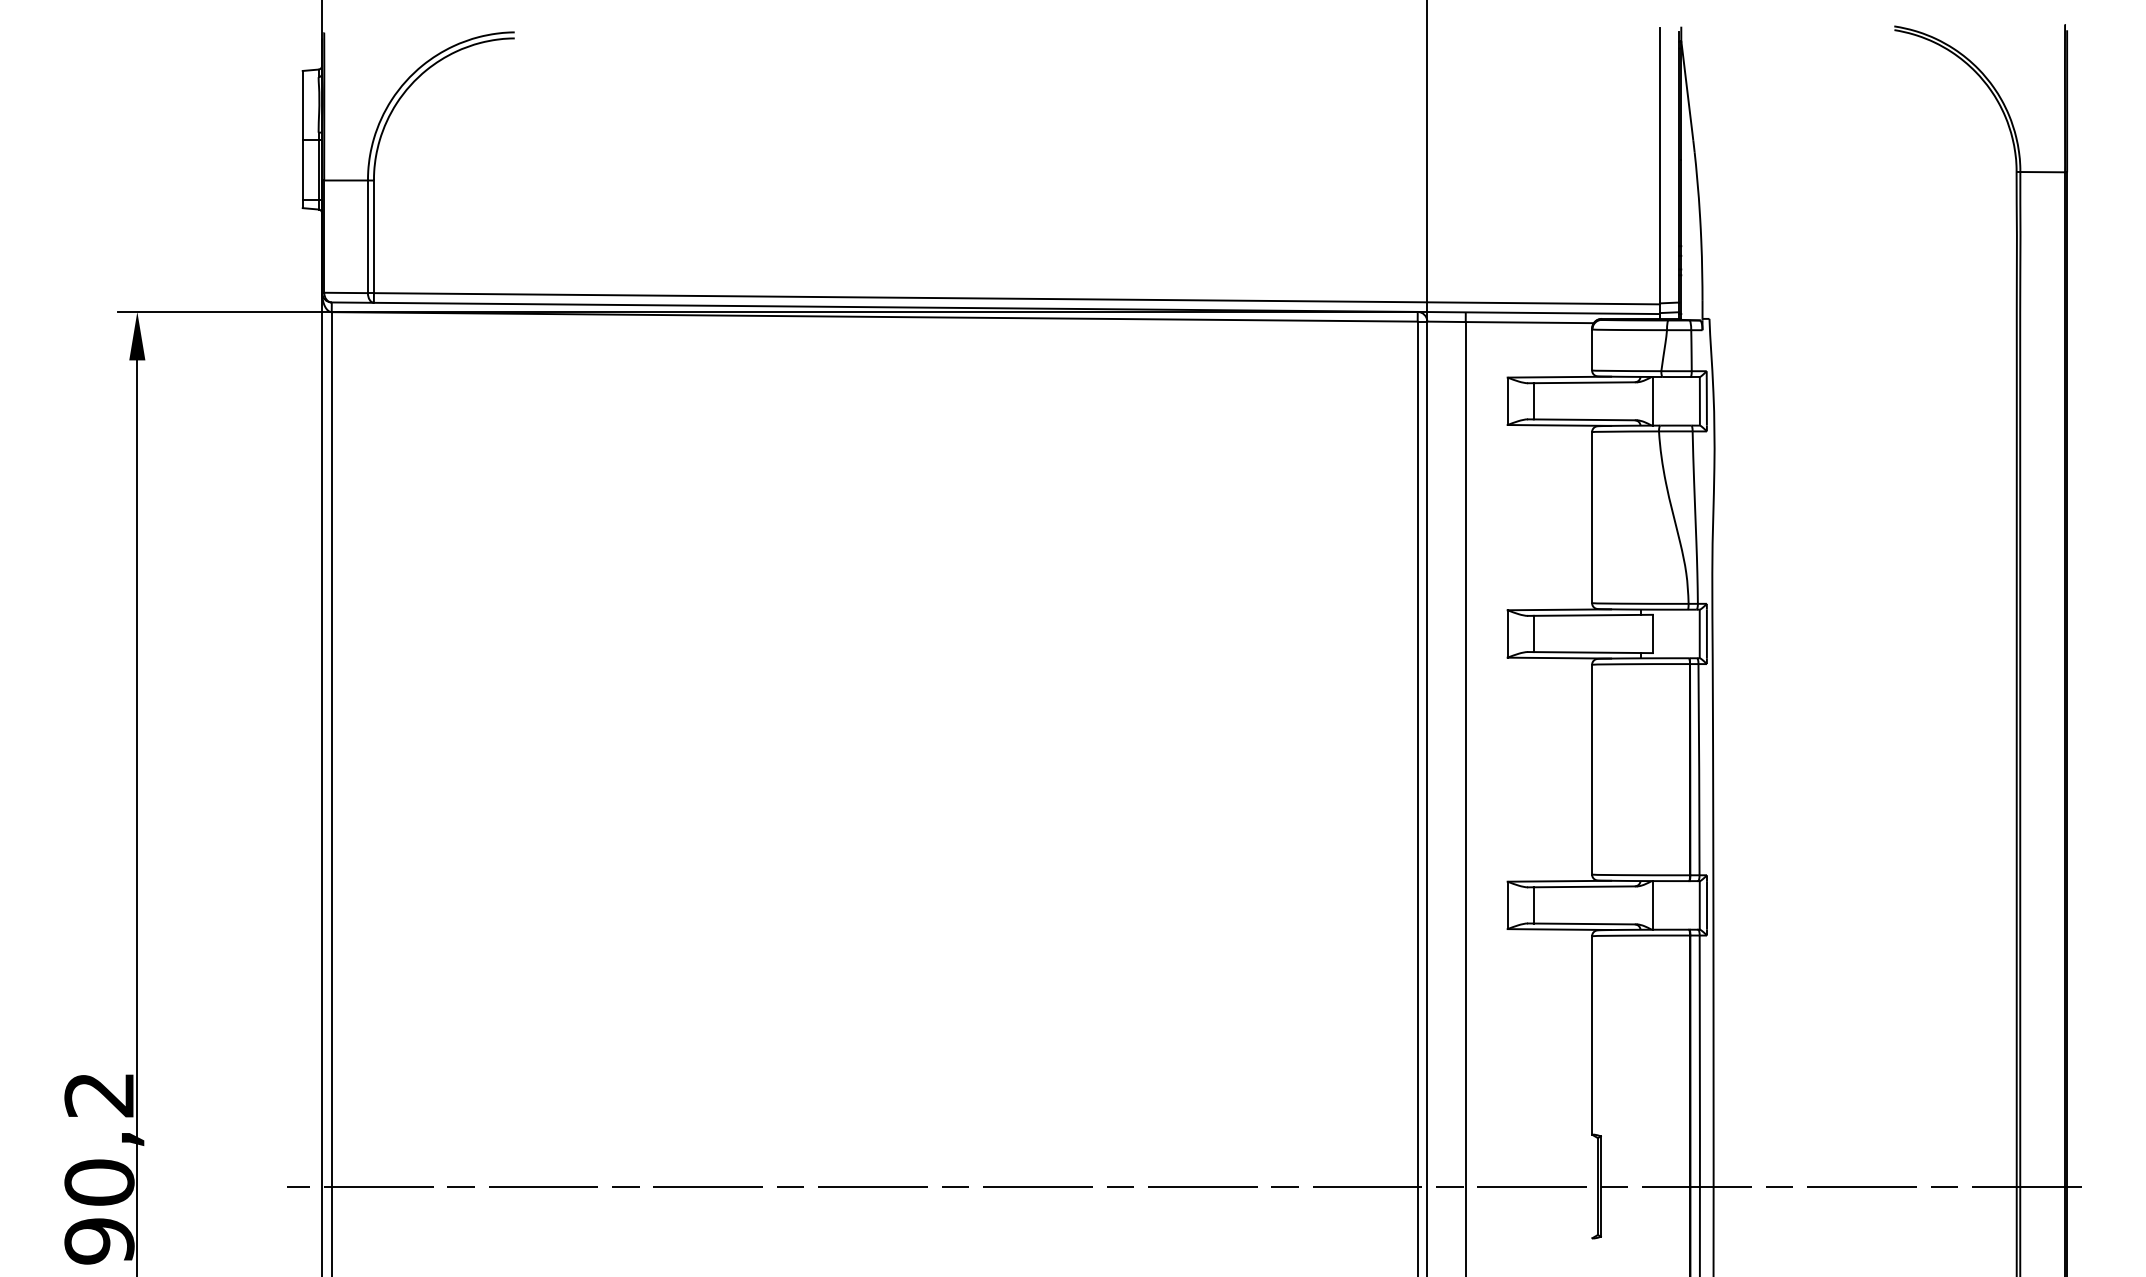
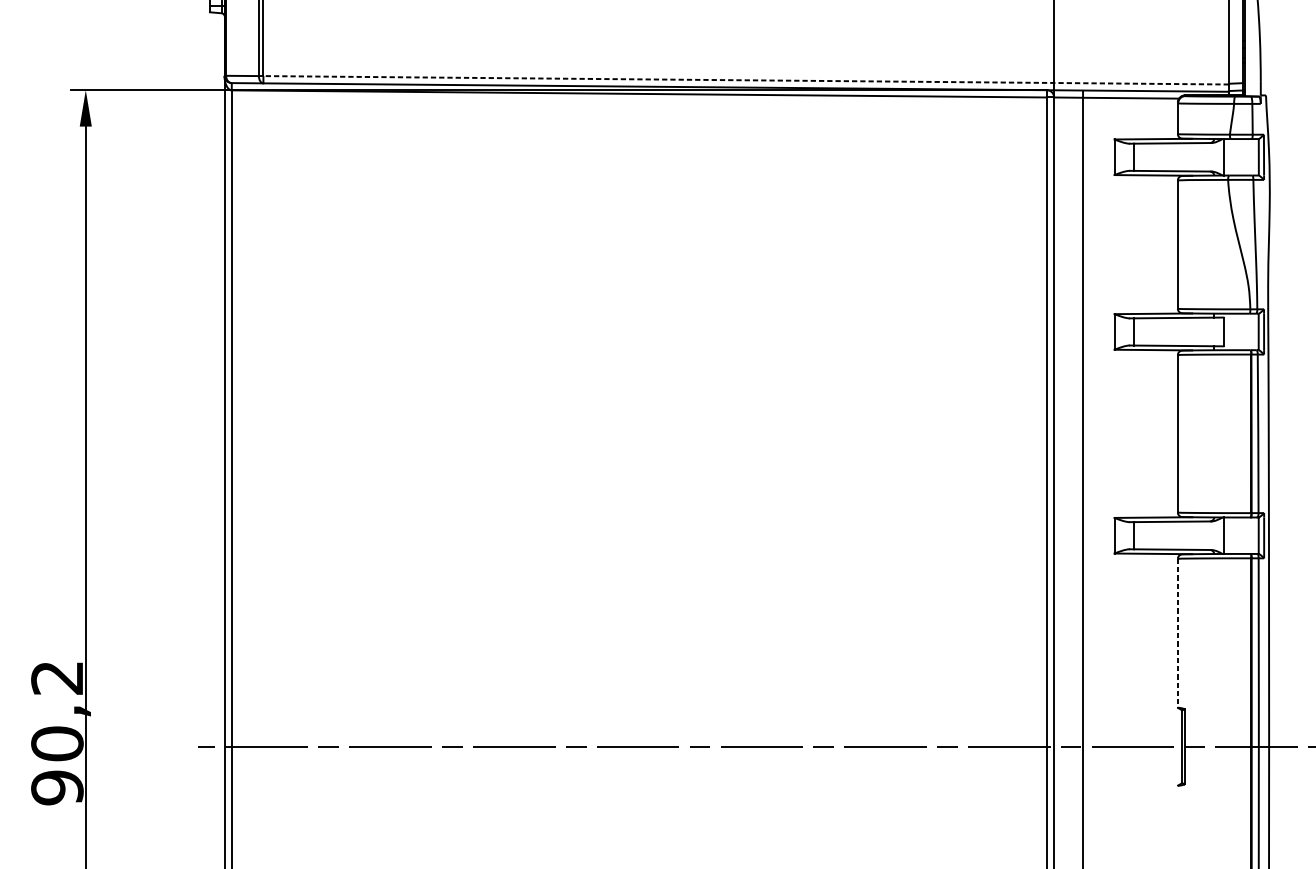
line: (1016, 298) -> (745, 80), solid -> dashed
line: (1592, 1035) -> (1178, 633), solid -> dashed

